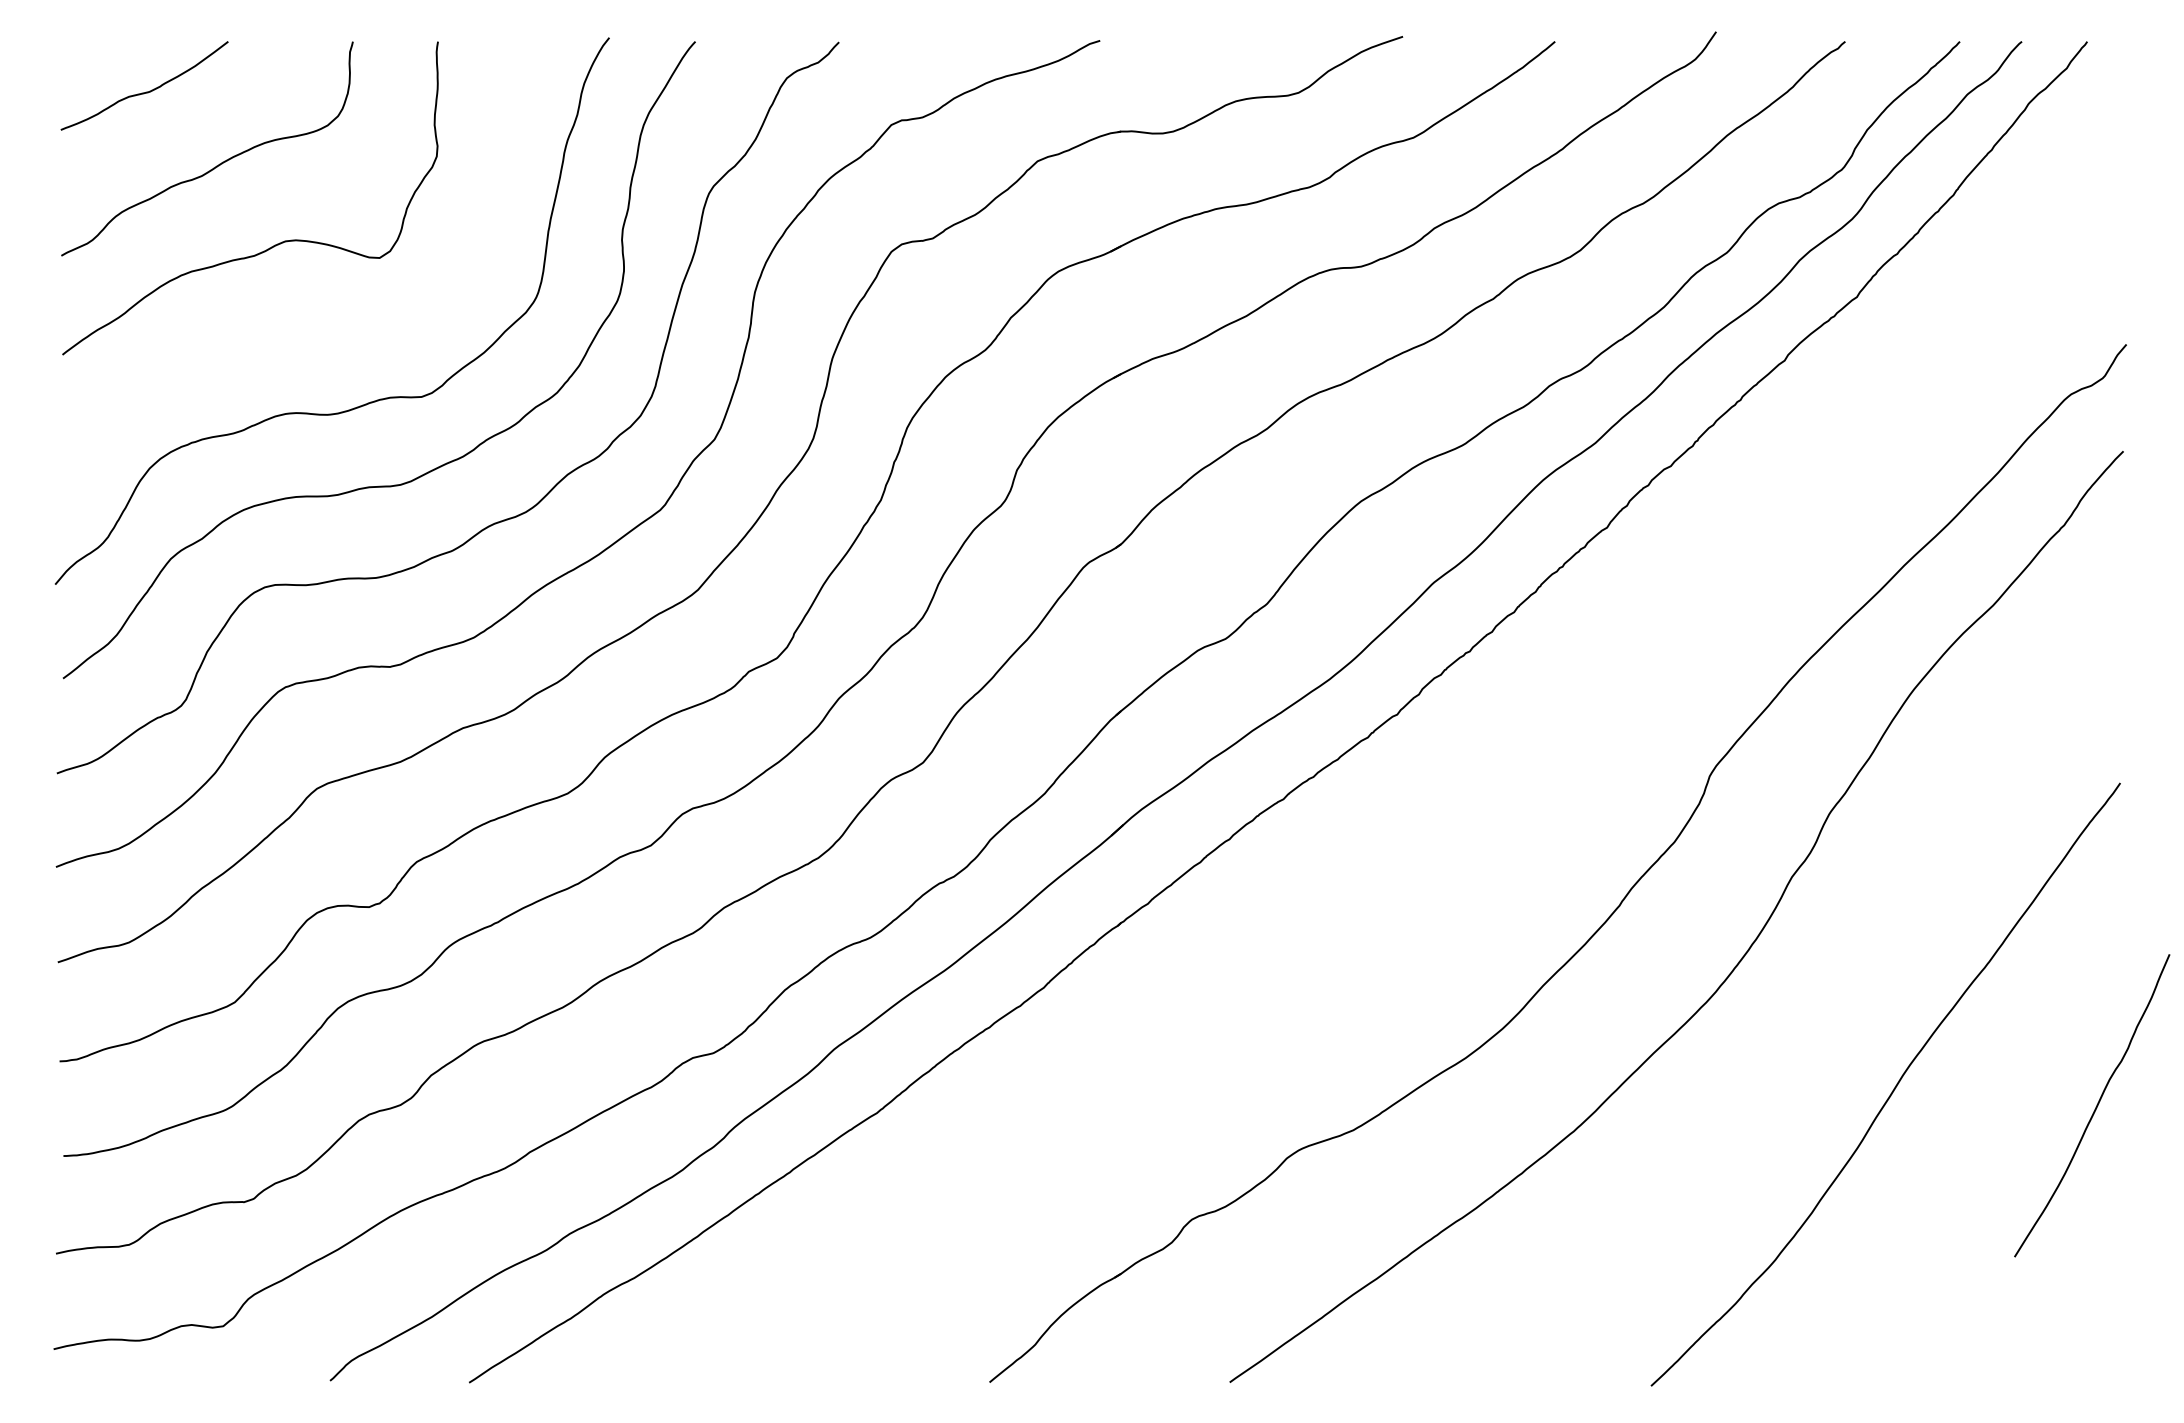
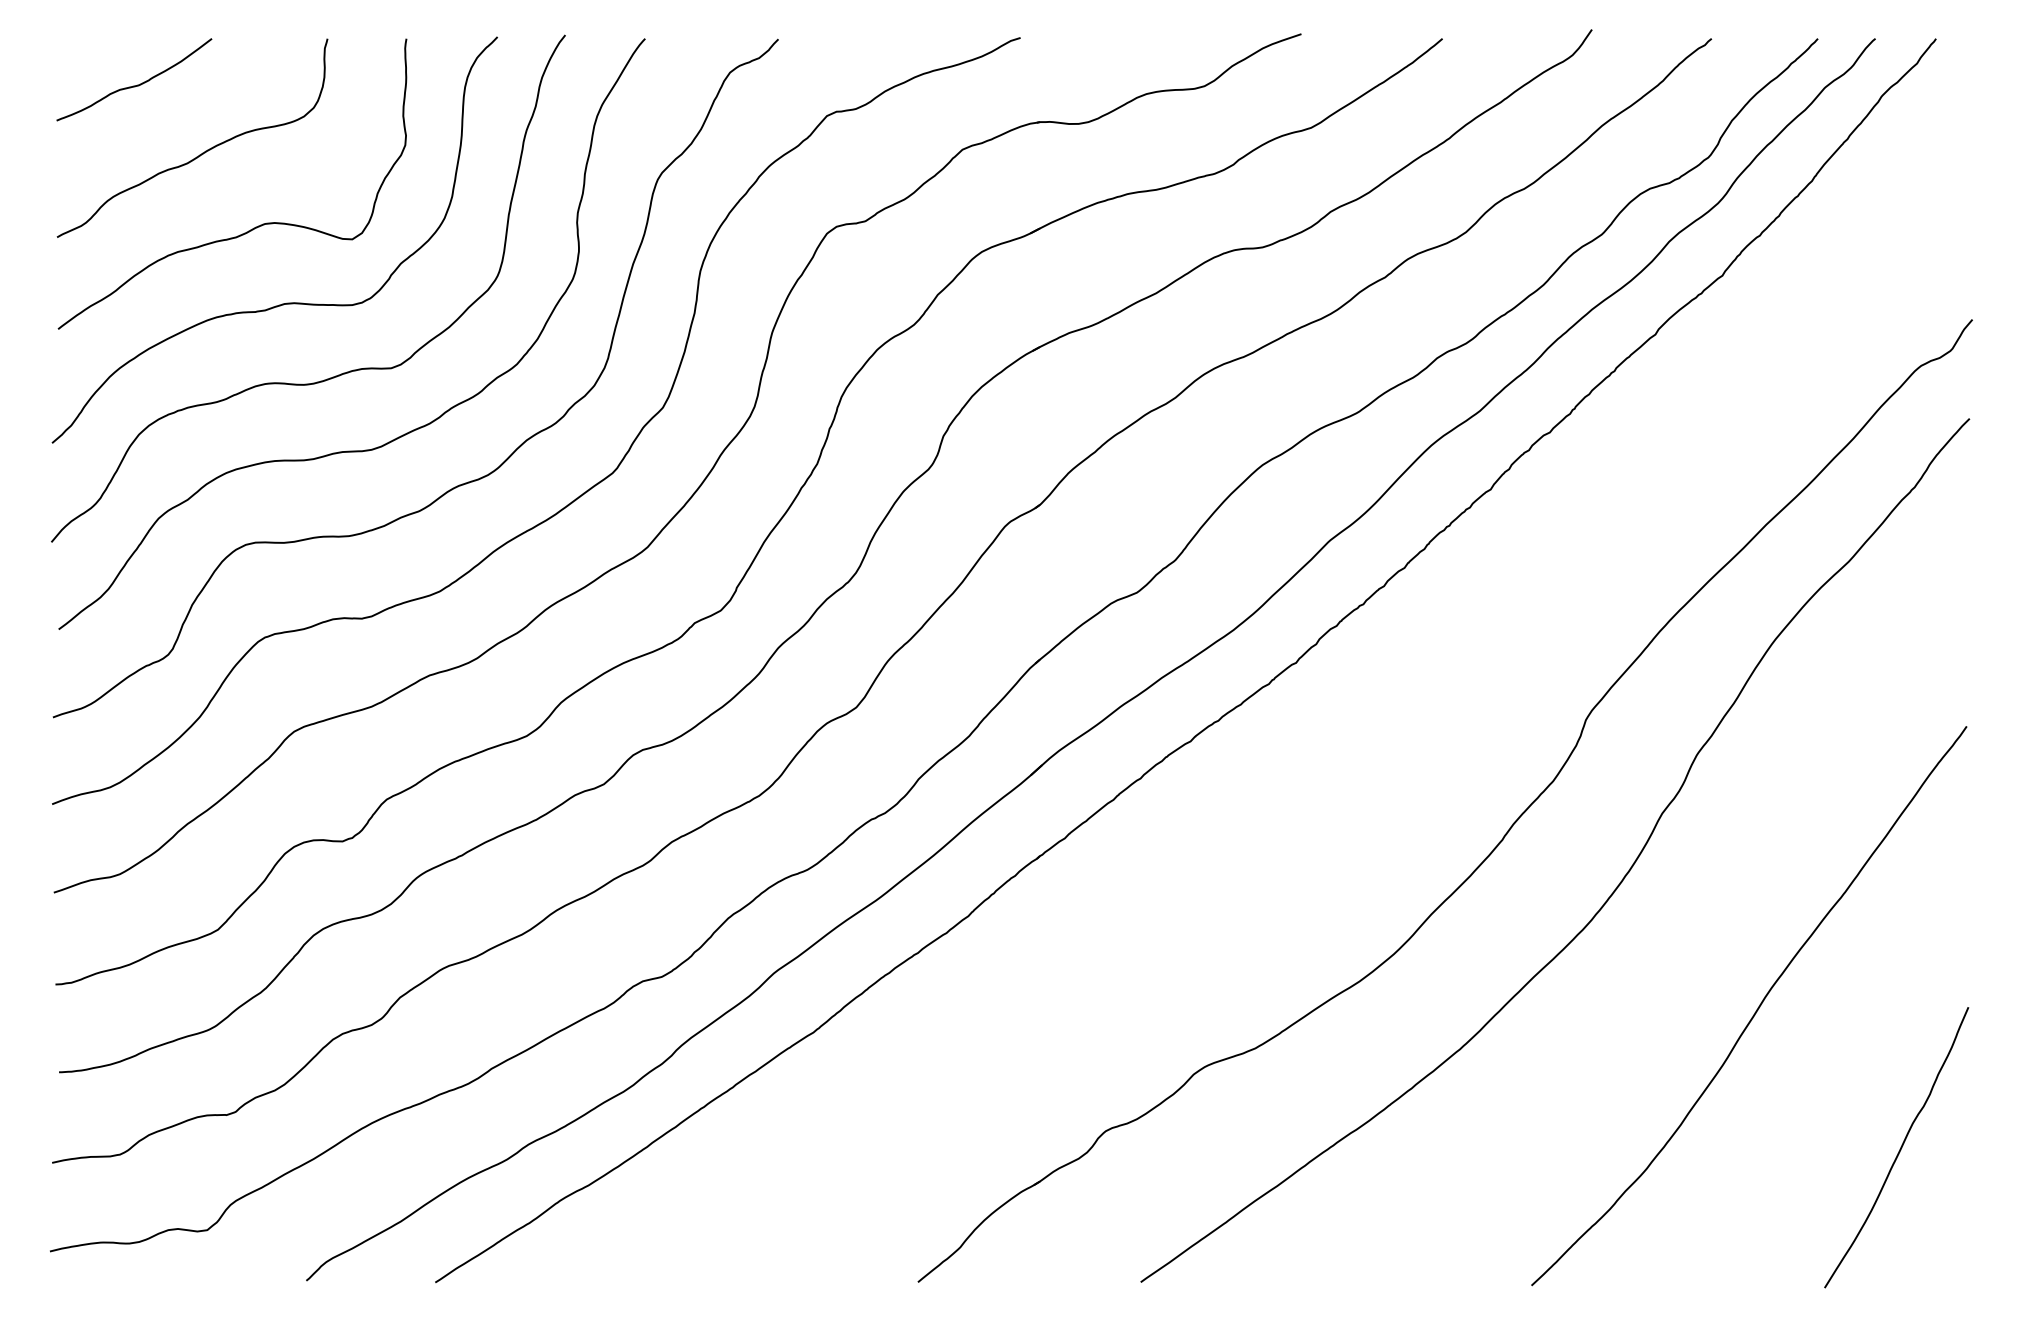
curve: (308, 326) -> (286, 302), added
curve: (2095, 1107) -> (1899, 1149), moved

